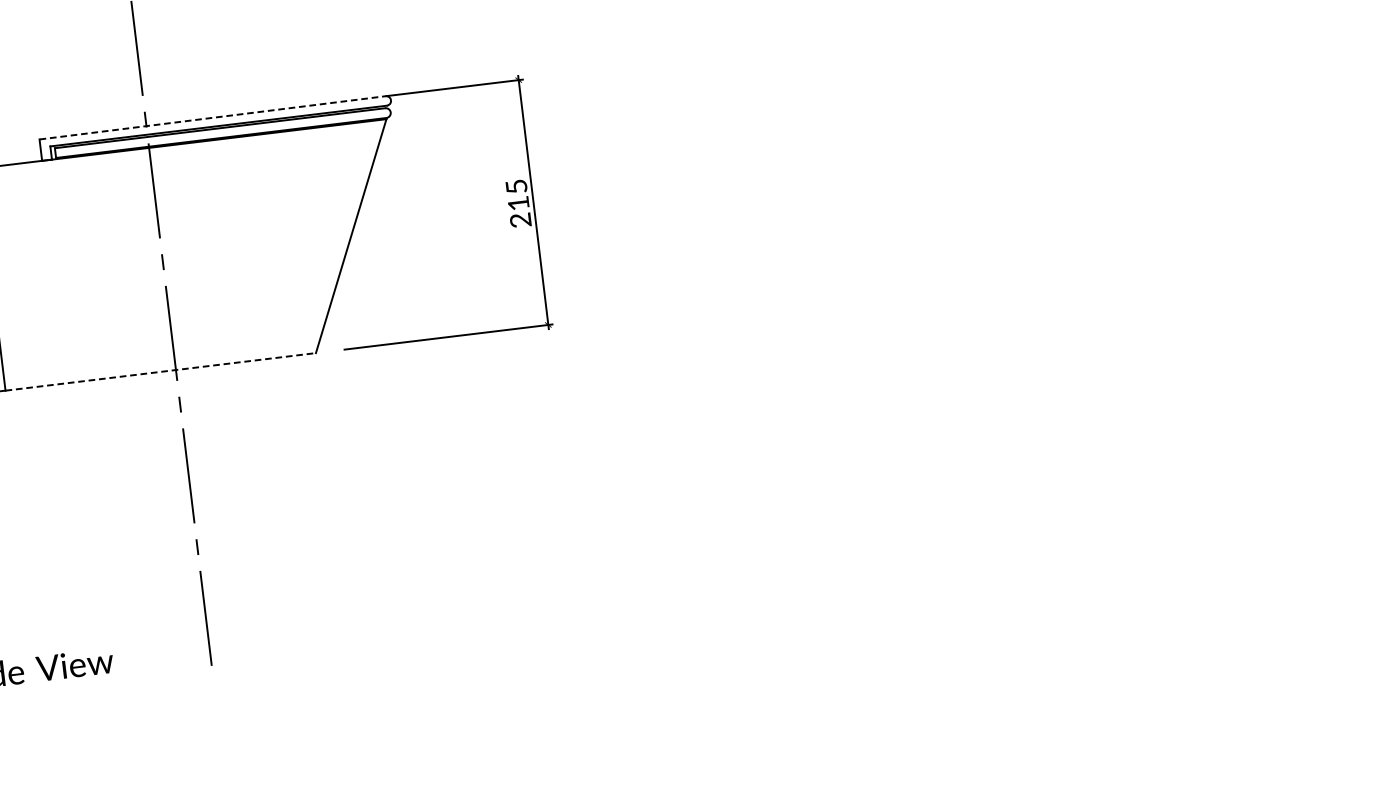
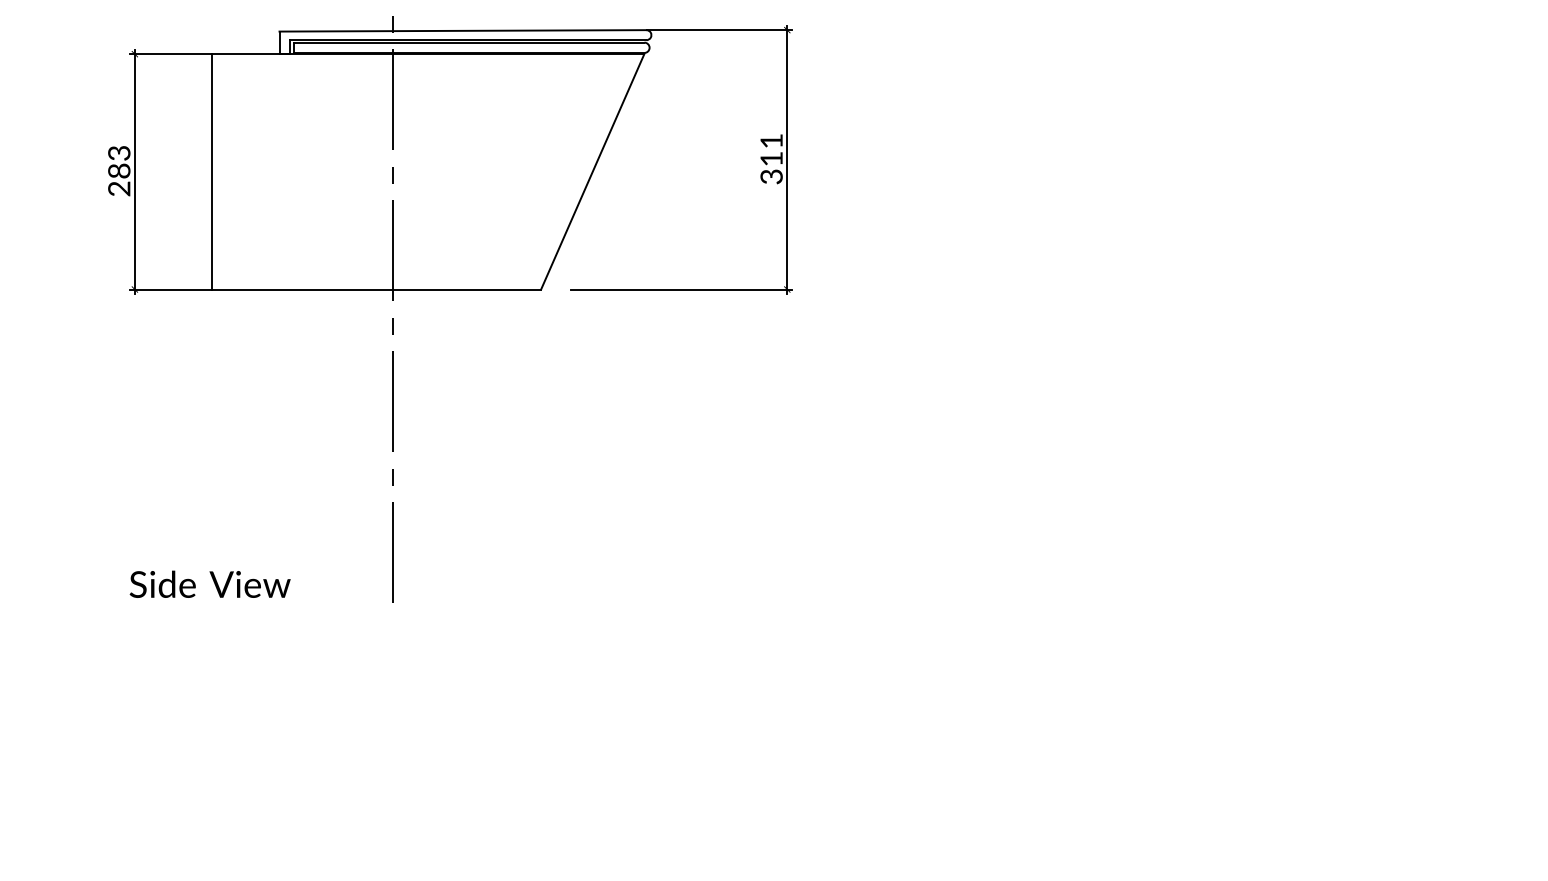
line: (213, 117) -> (463, 30), dashed -> solid
text: (518, 204) -> (771, 159), 215 -> 311
line: (161, 371) -> (377, 289), dashed -> solid

